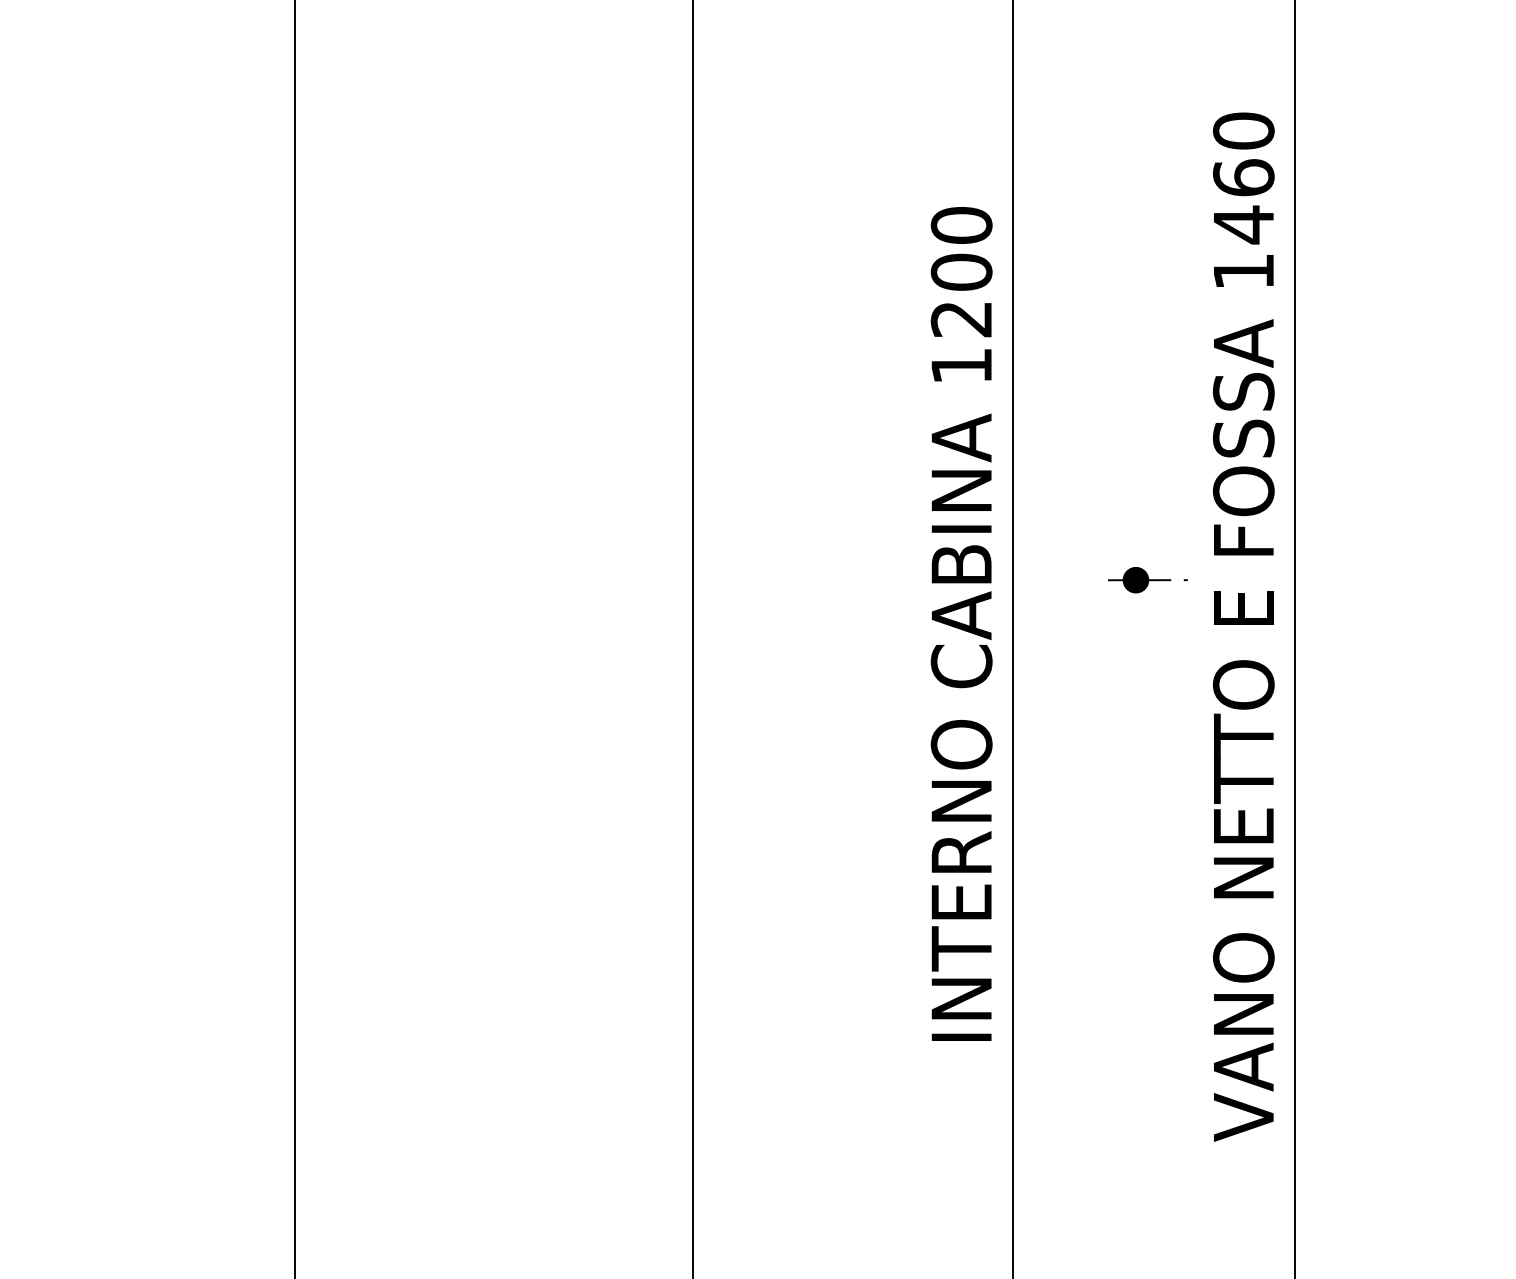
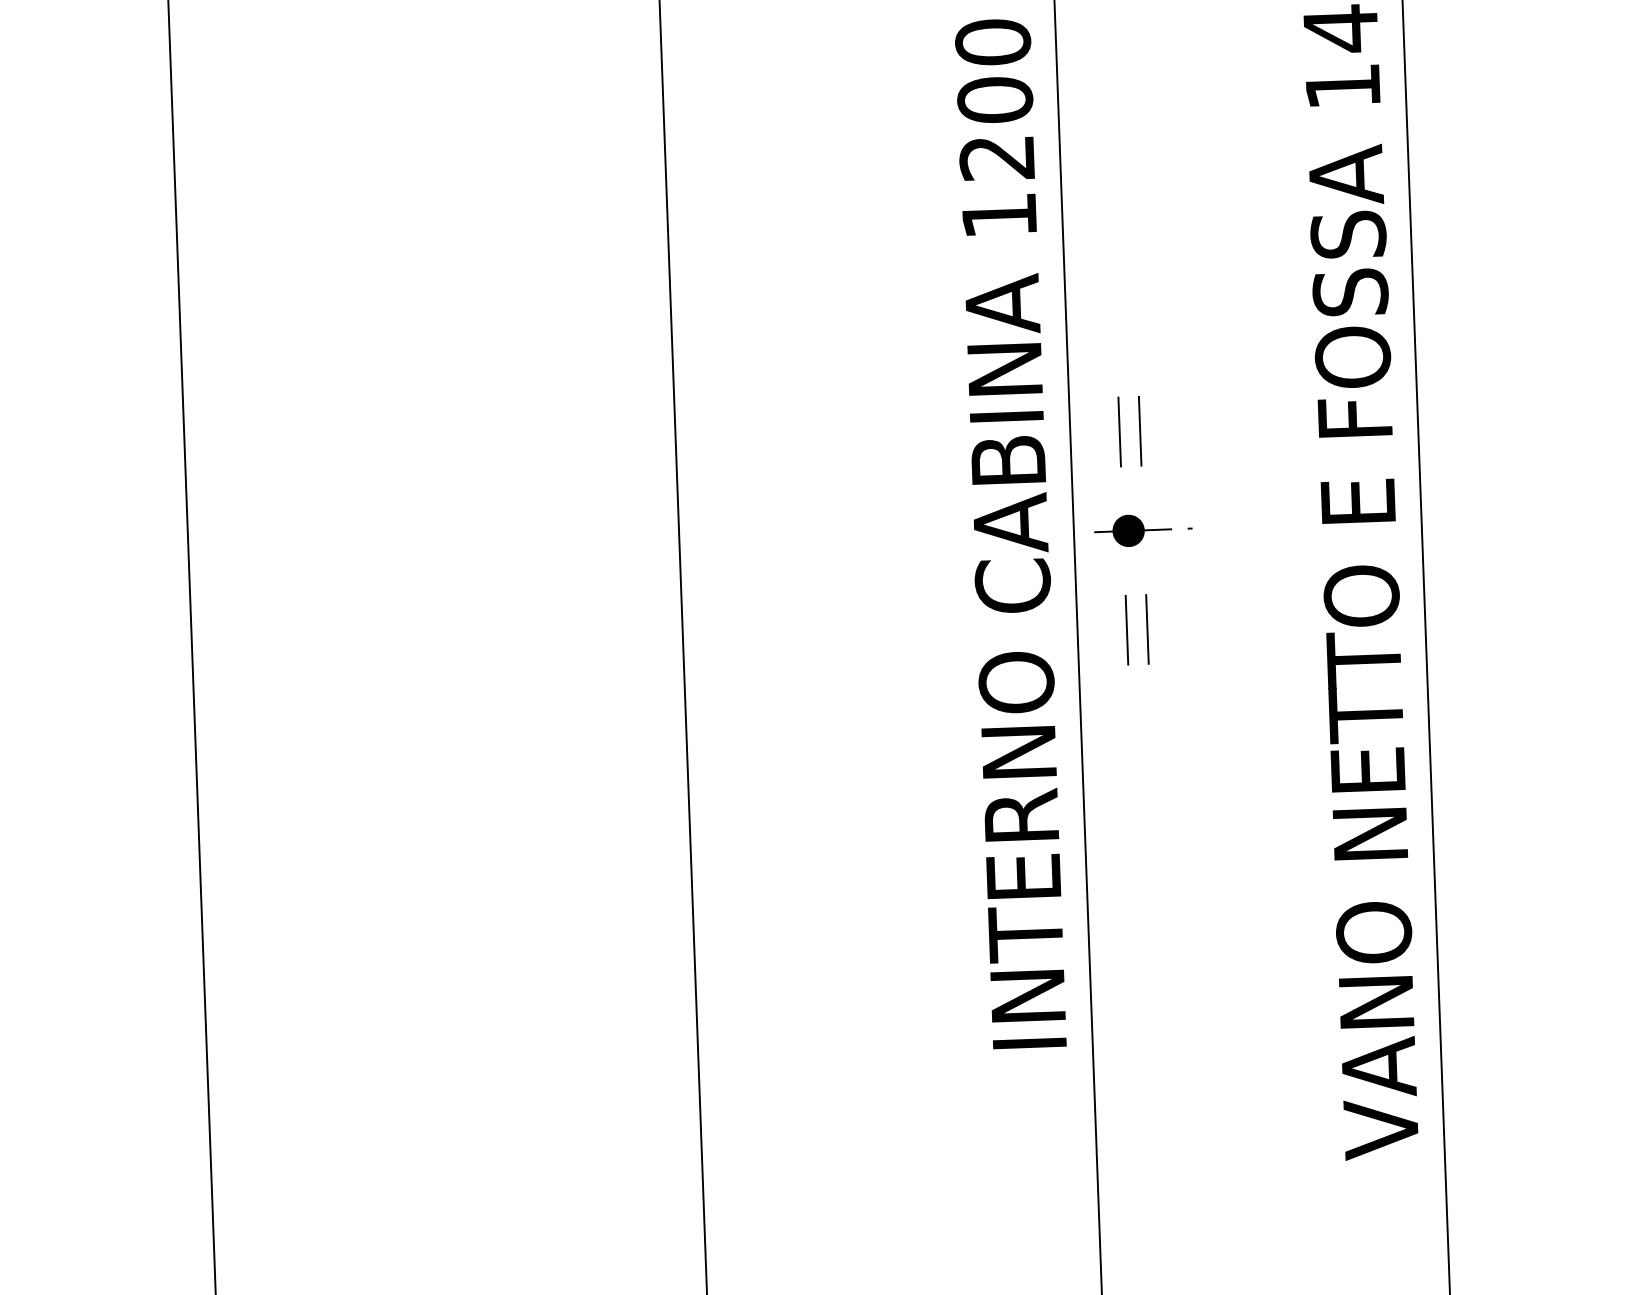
line: (1052, 544) -> (1119, 431), added
line: (1069, 544) -> (1140, 430), added
part: (1147, 580) -> (1142, 530), moved
line: (1052, 705) -> (1126, 630), added
line: (1069, 705) -> (1147, 629), added

